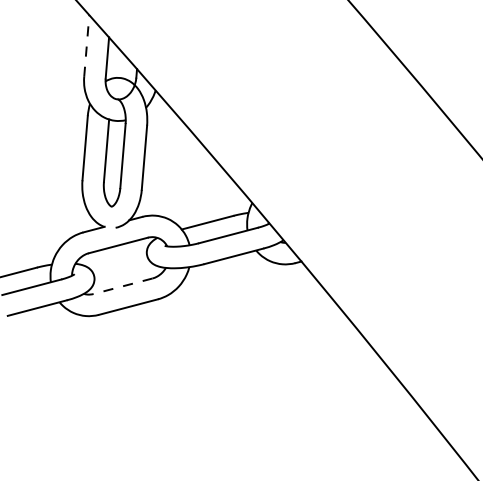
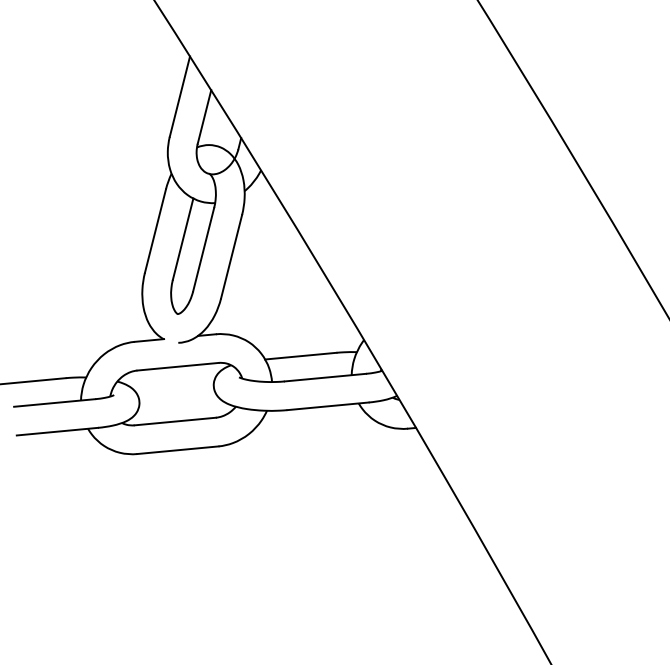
line: (87, 45) -> (180, 96), dashed -> solid
line: (123, 286) -> (175, 421), dashed -> solid

